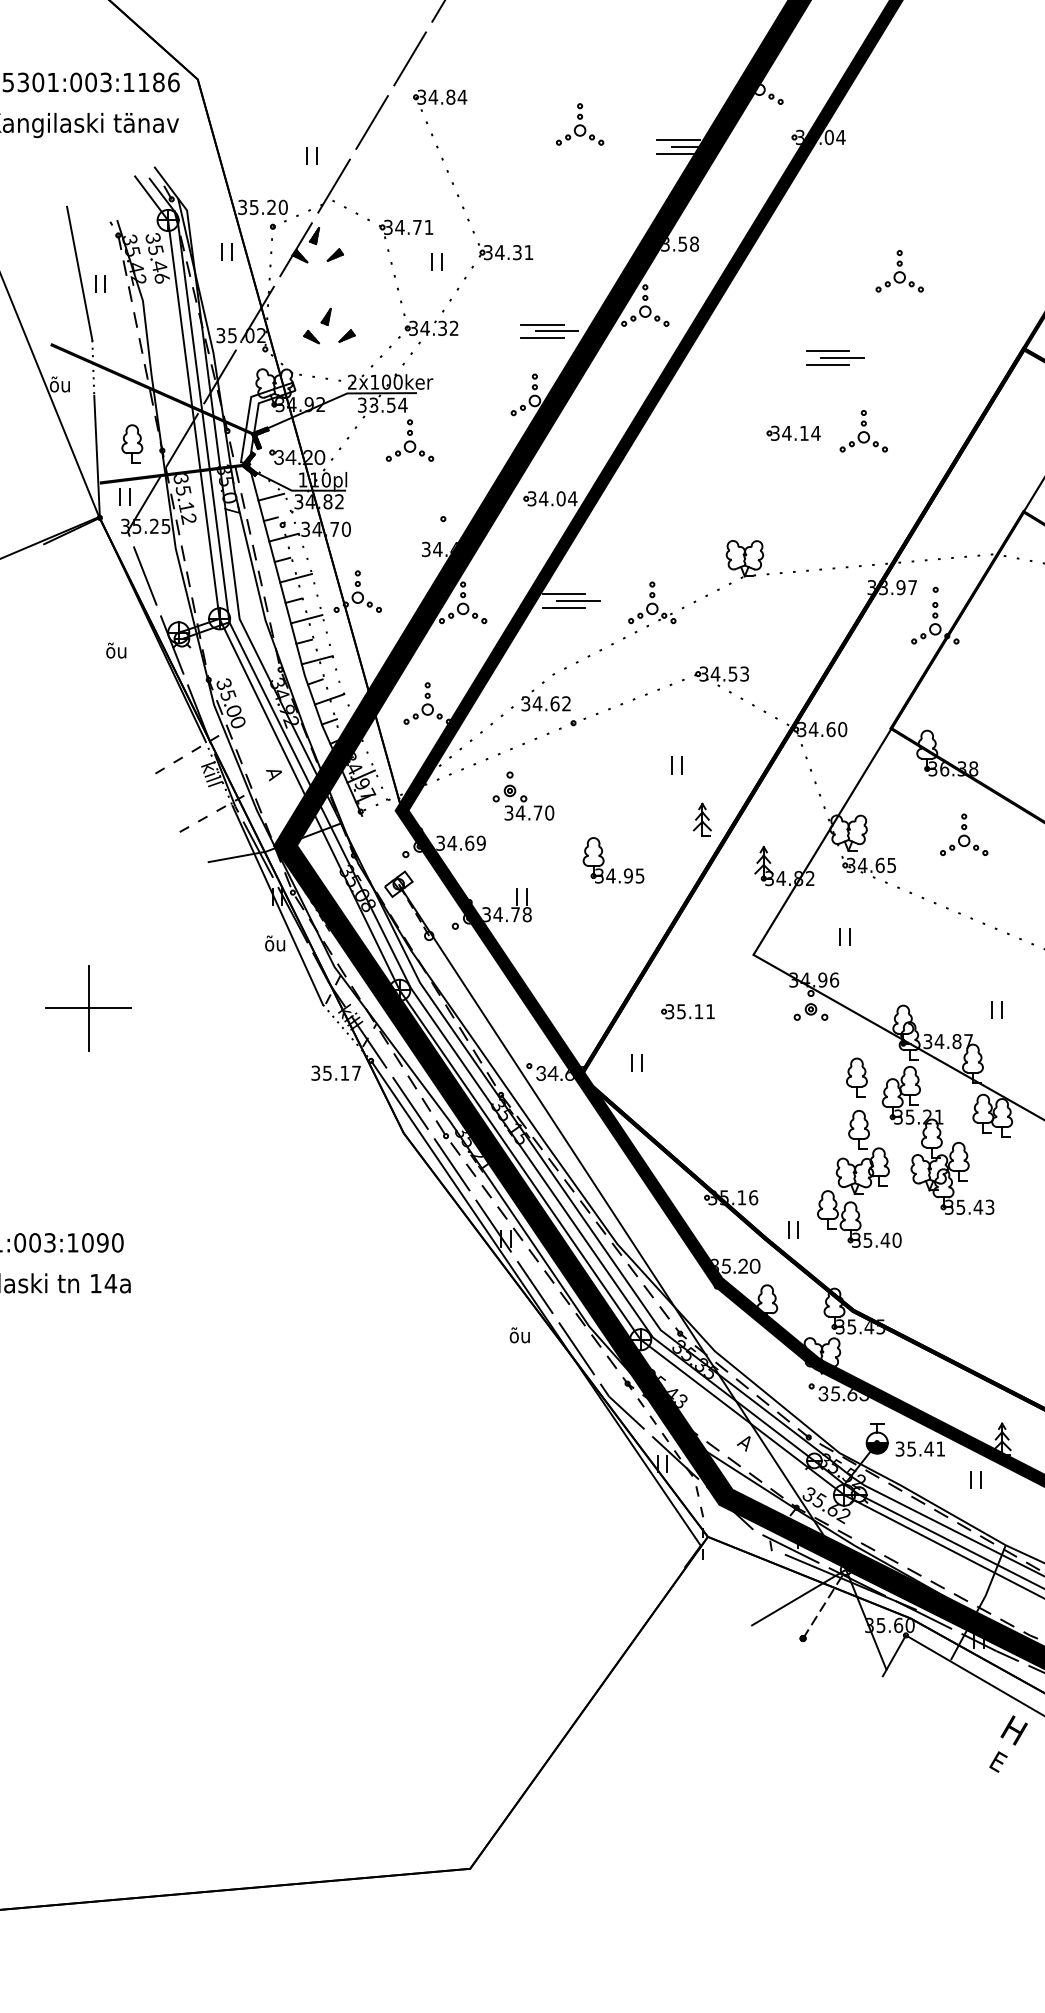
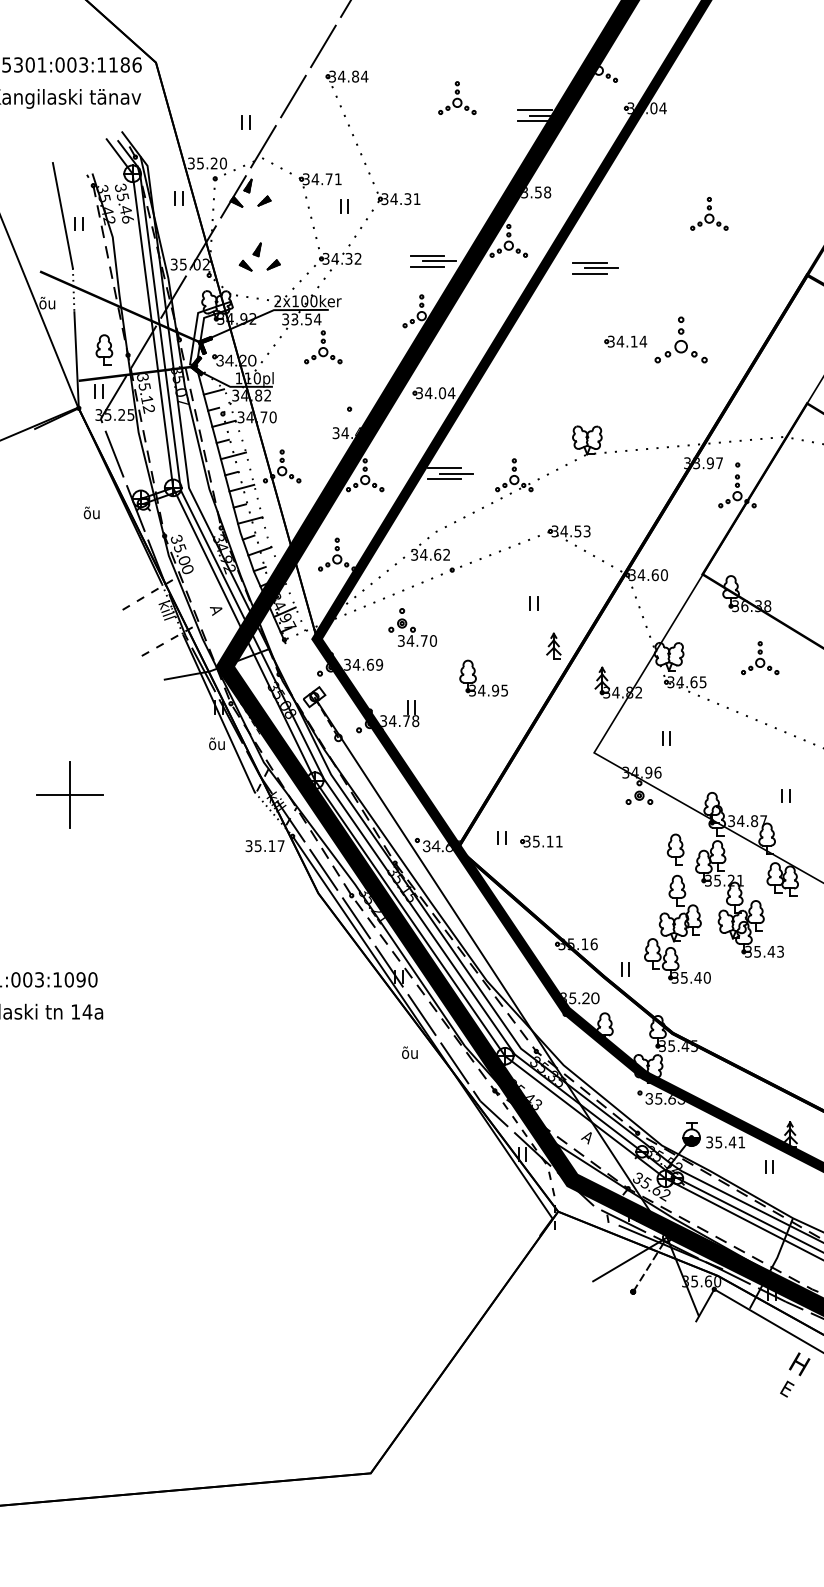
part: (835, 358) -> (595, 268), moved
part: (863, 430) -> (680, 339), size x1.4
part: (688, 1011) -> (541, 841), moved

